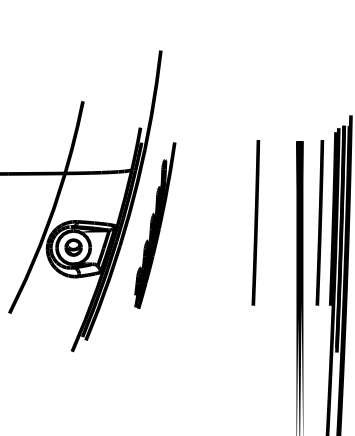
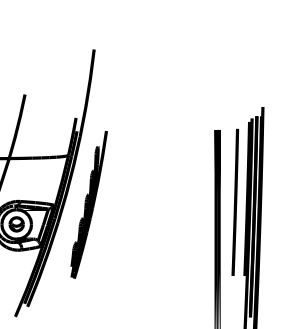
curve: (255, 222) -> (178, 202), removed

